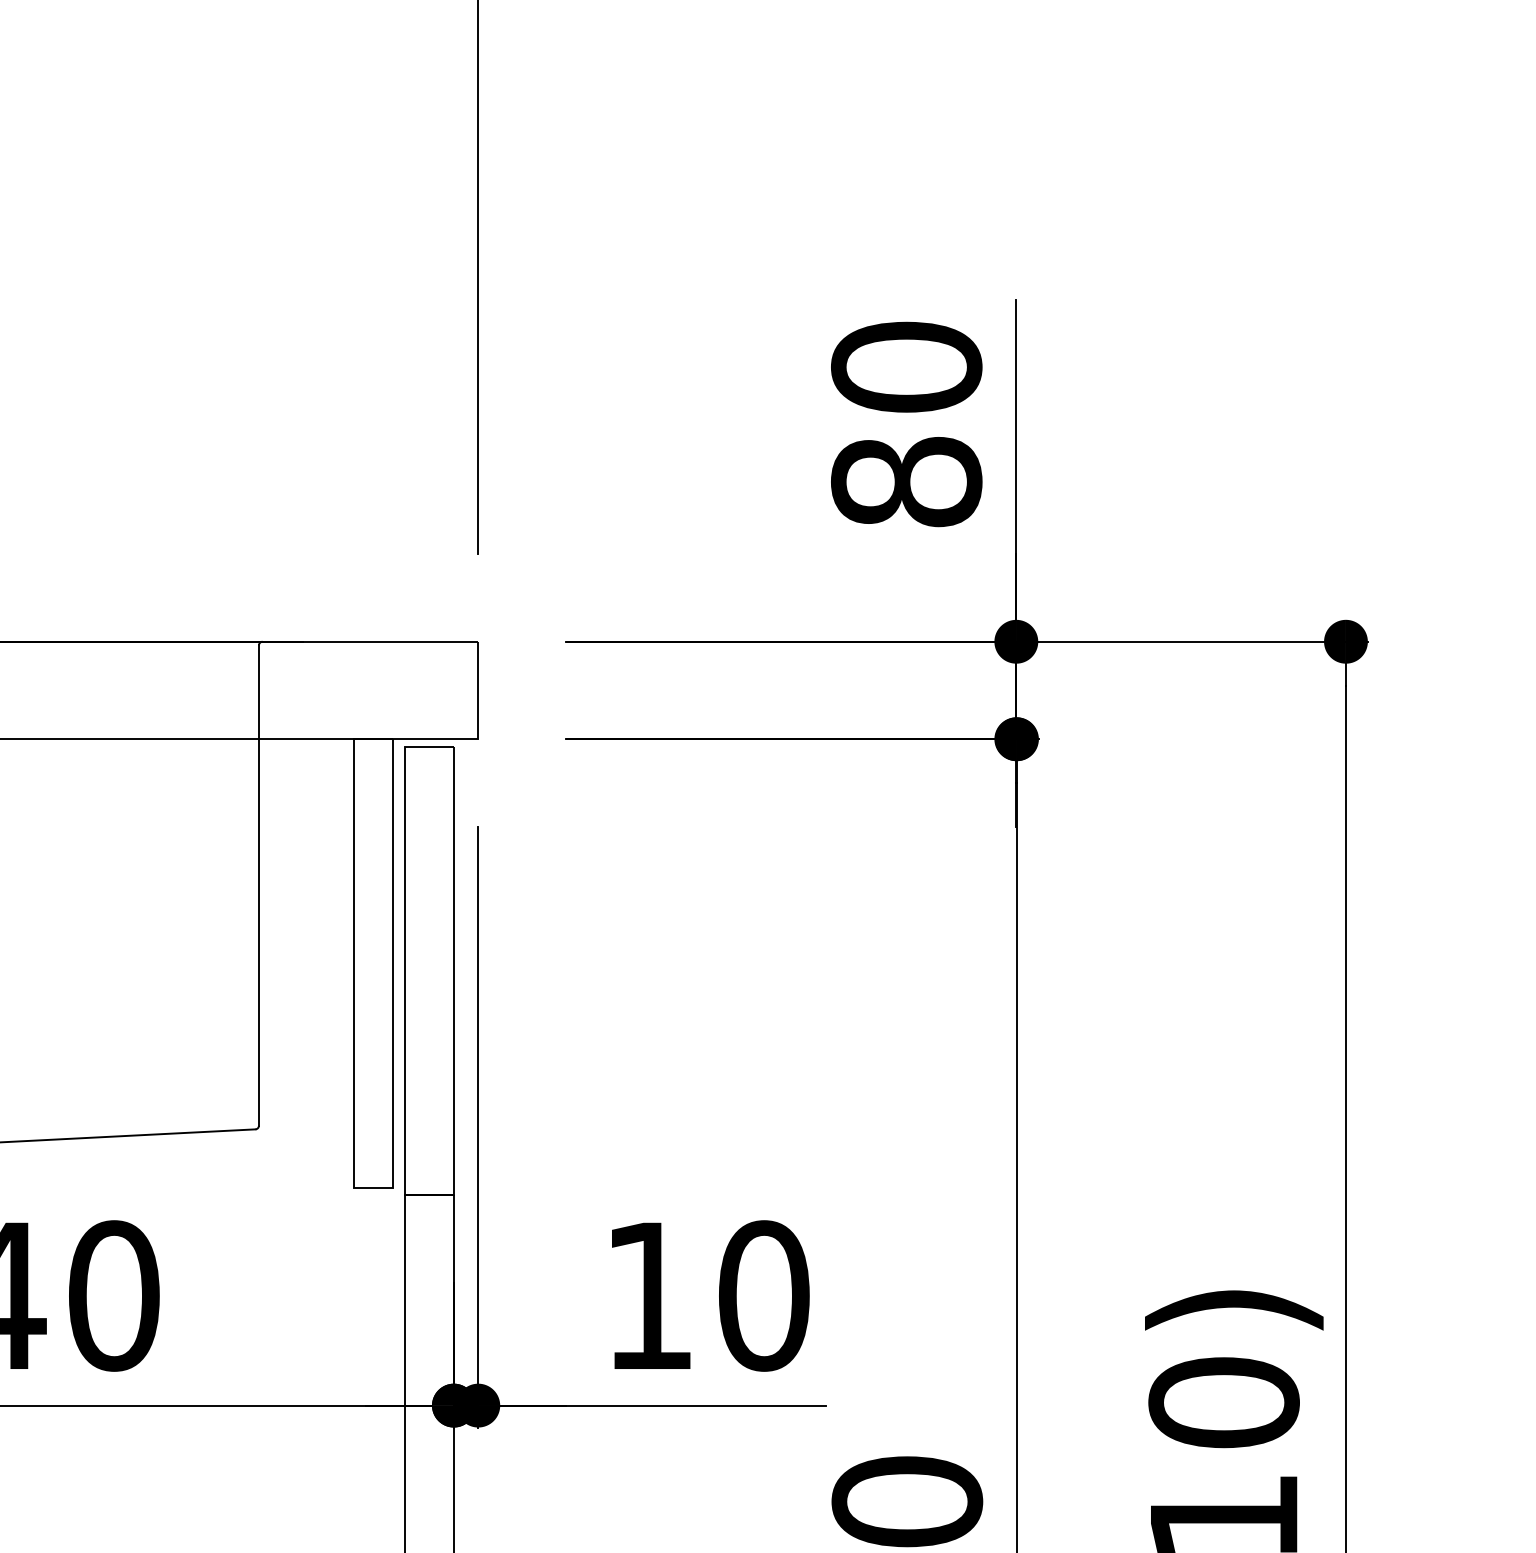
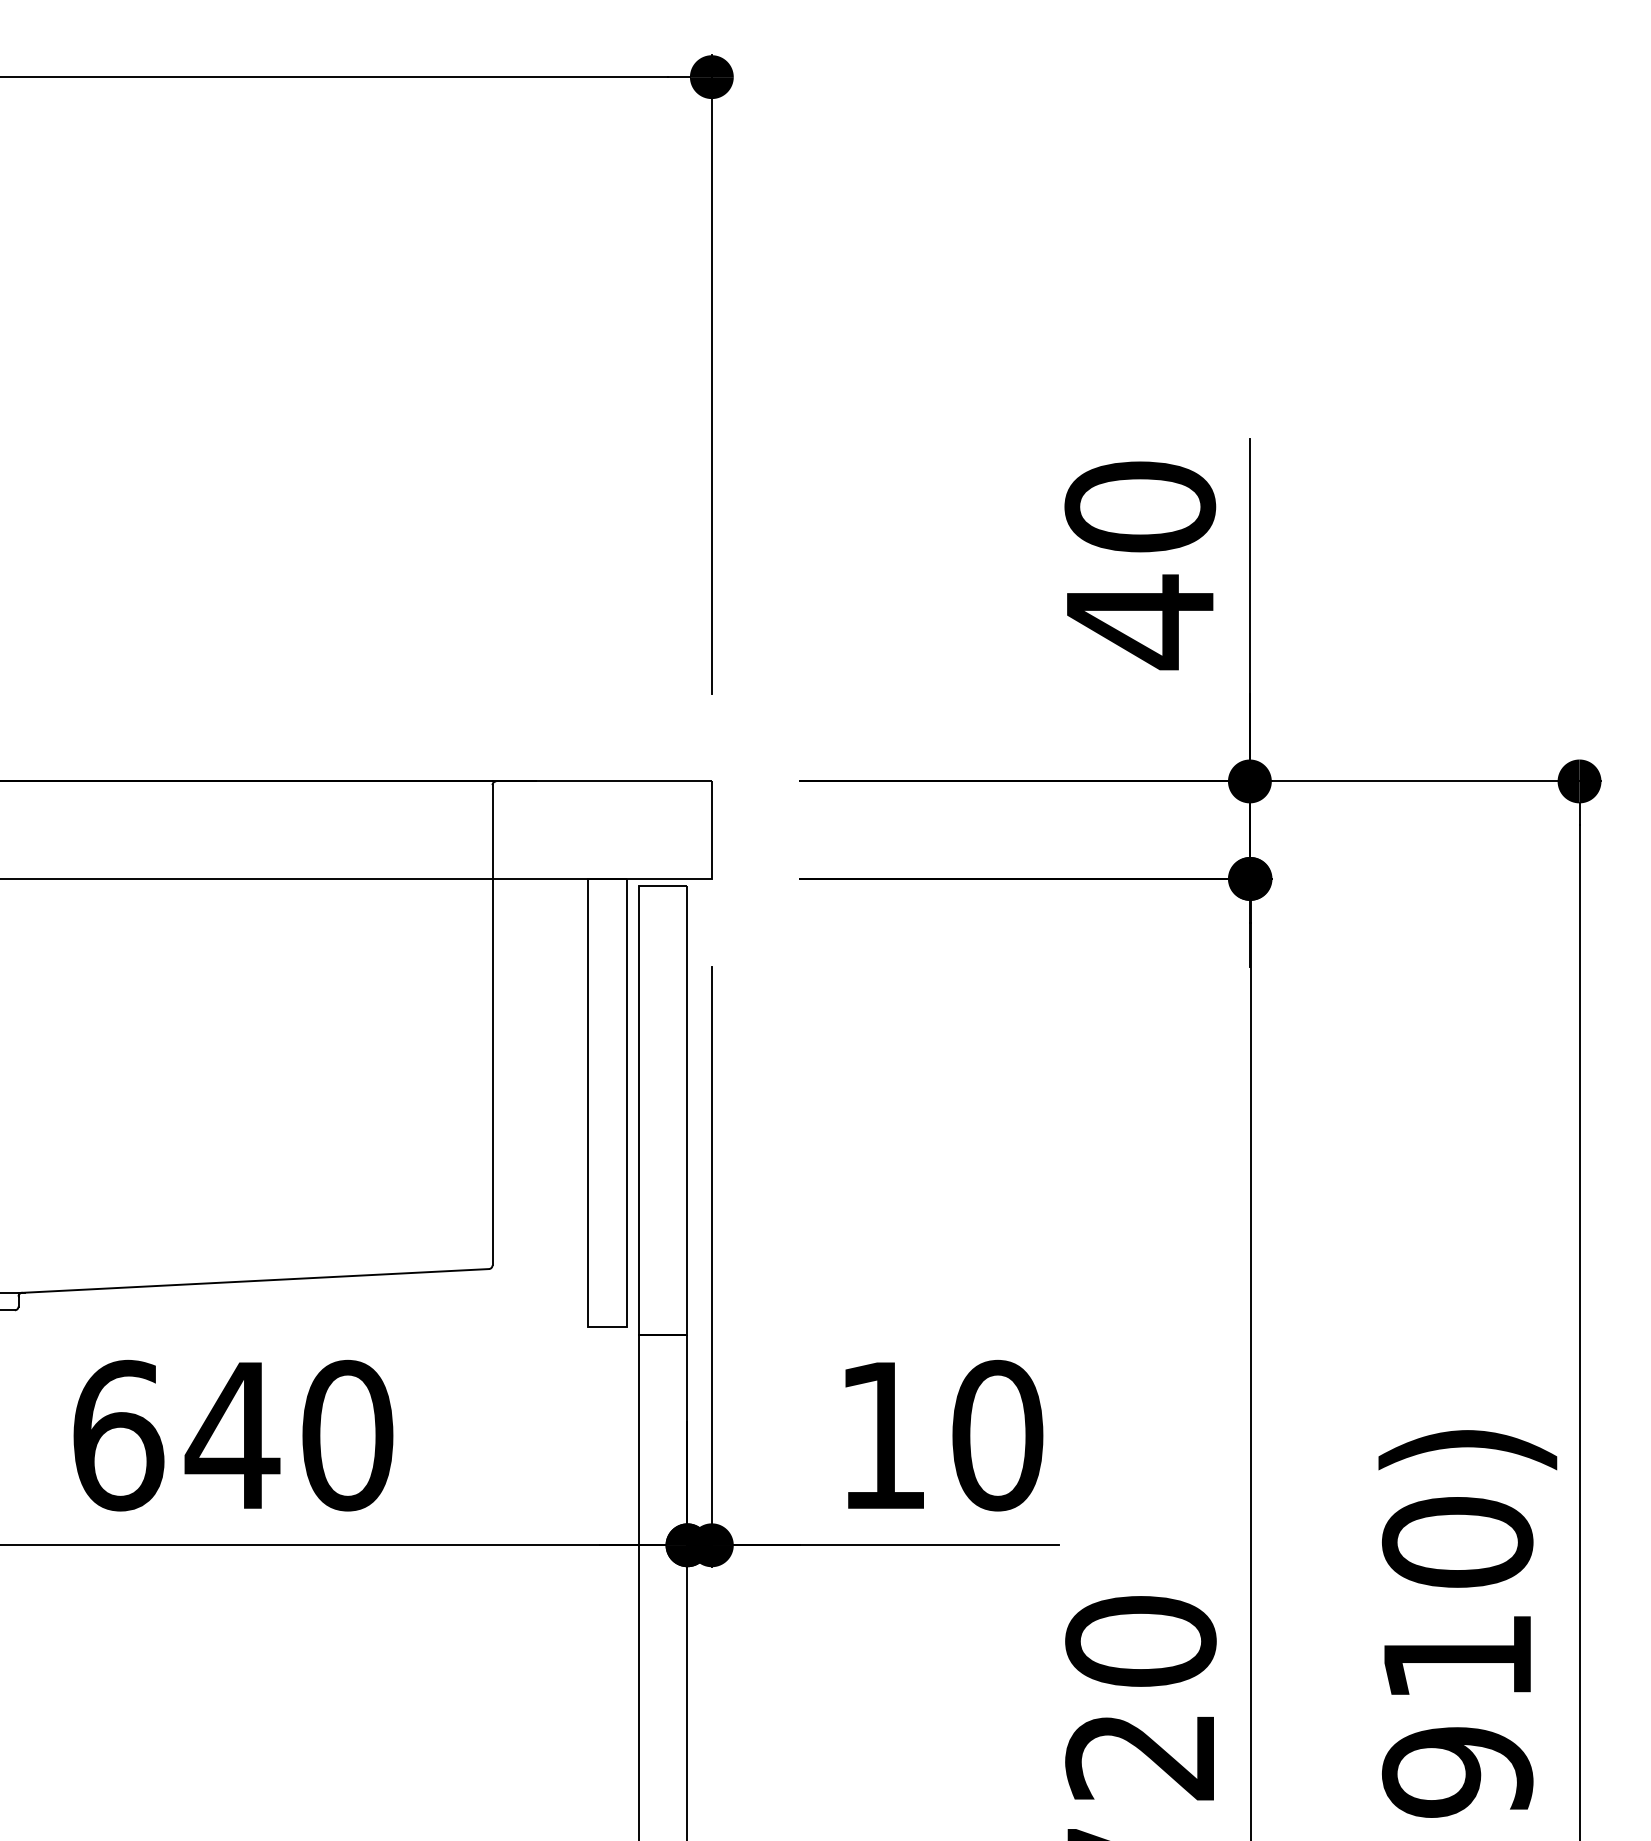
text: (906, 482) -> (1140, 622), 80 -> 40

